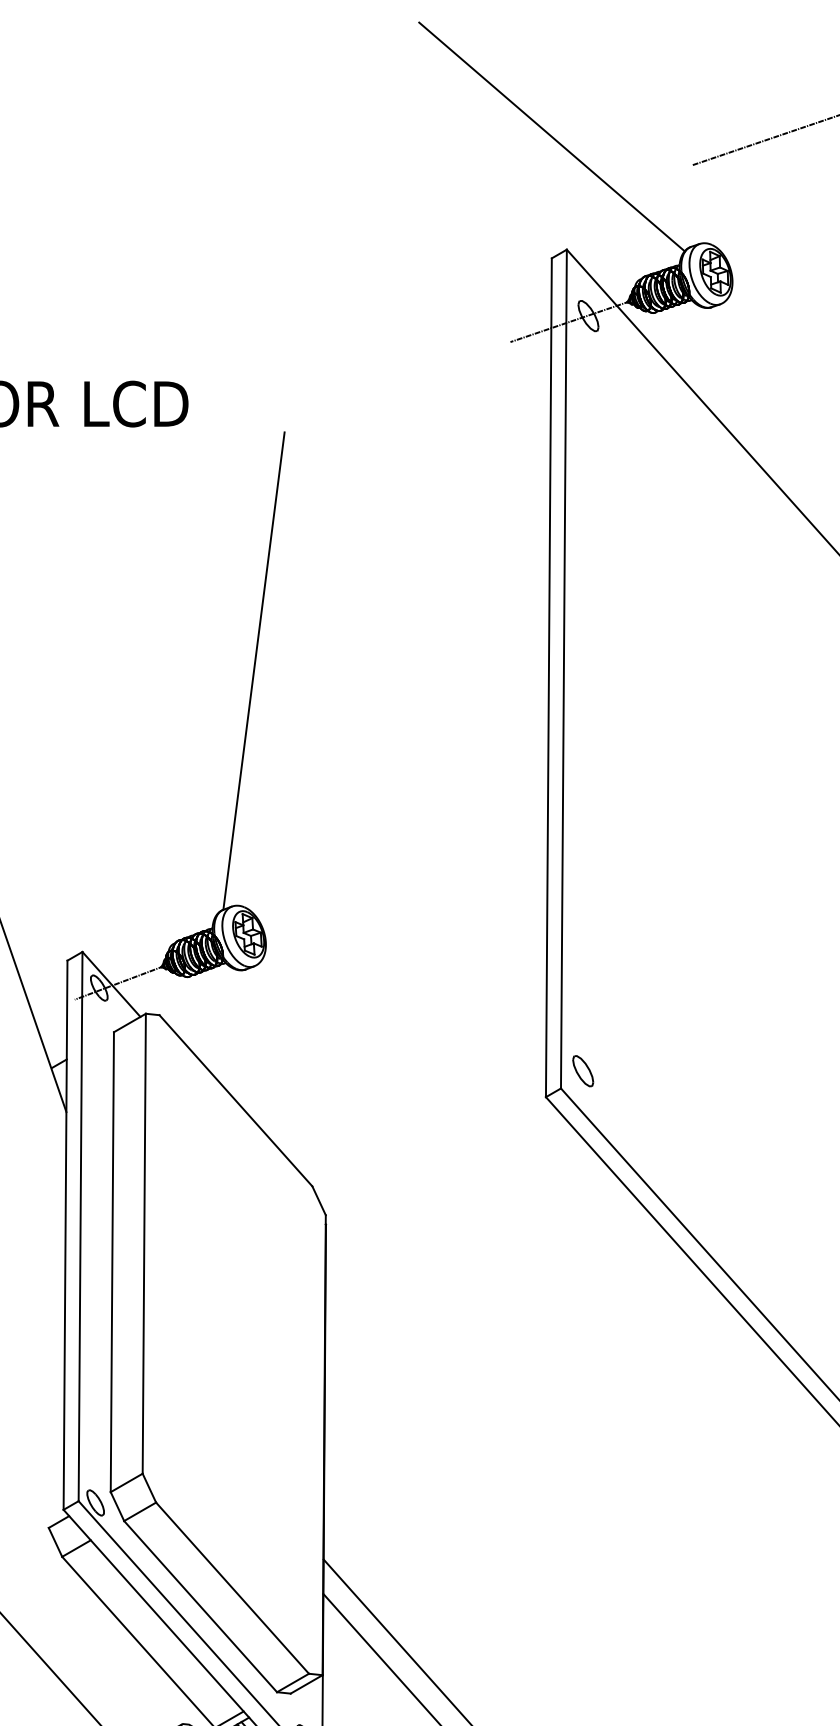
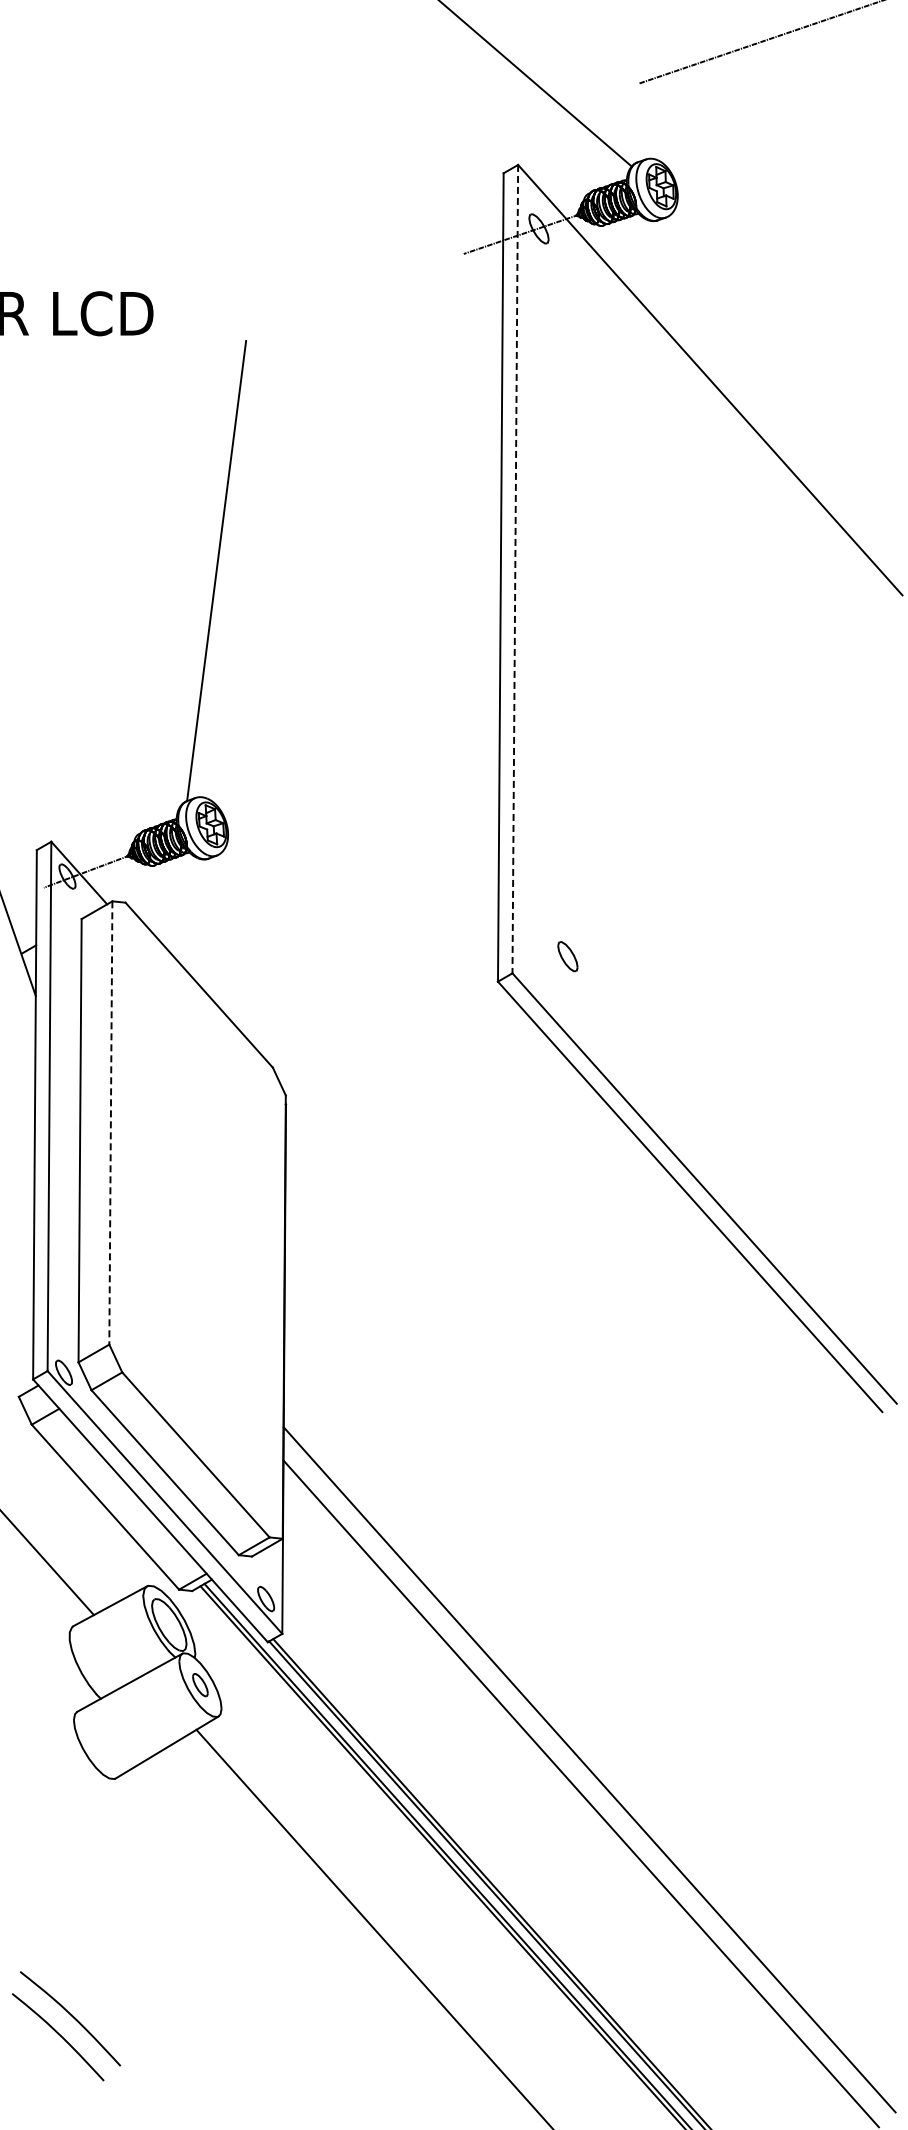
line: (564, 669) -> (515, 569), solid -> dashed
part: (582, 1071) -> (567, 956), moved
line: (143, 1243) -> (110, 1122), solid -> dashed

